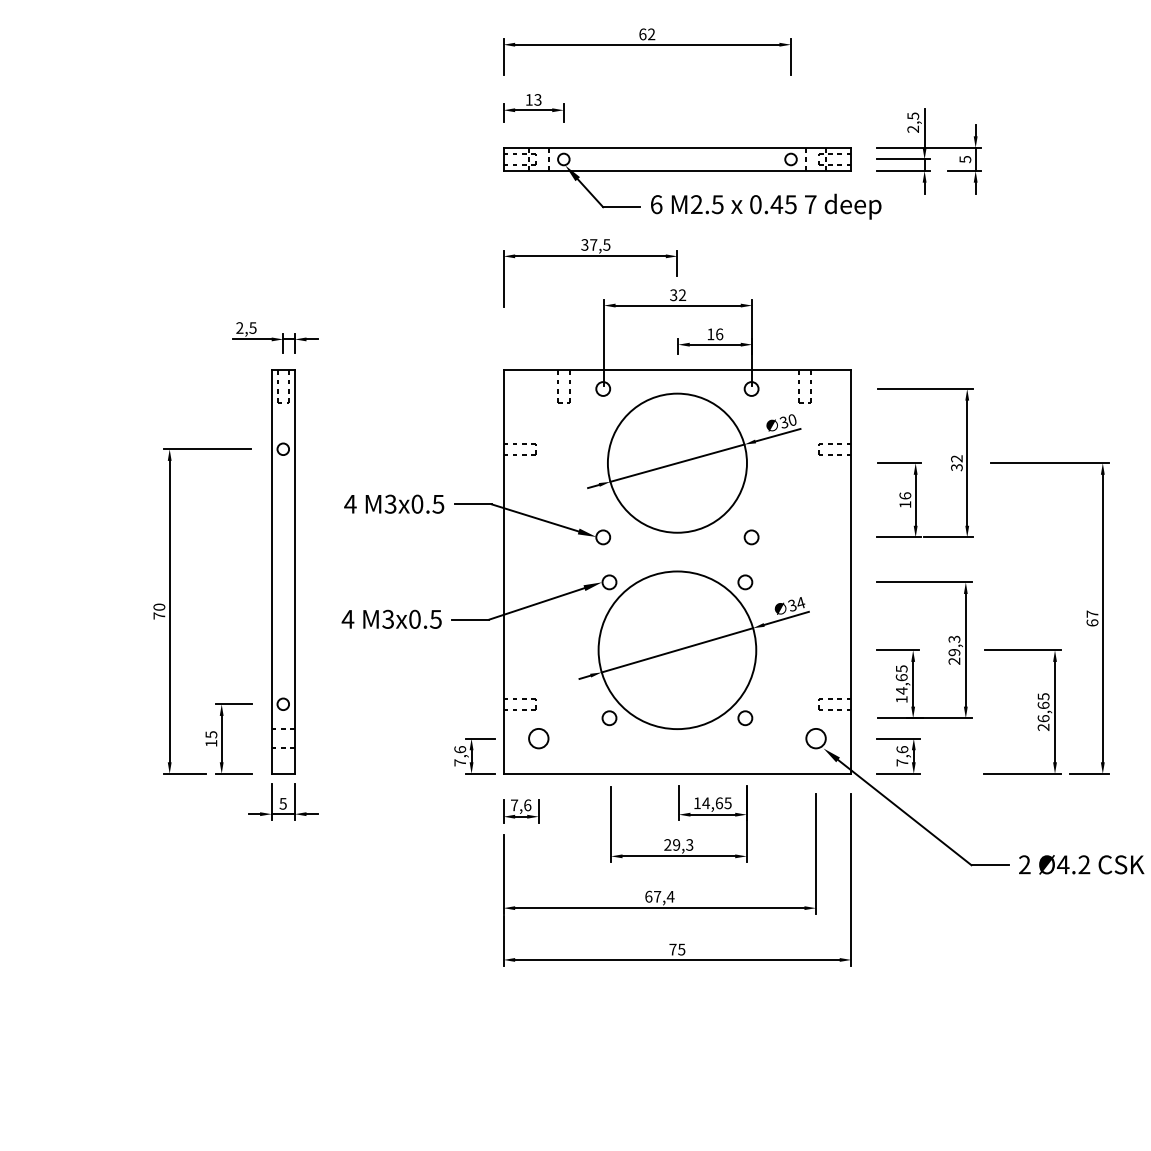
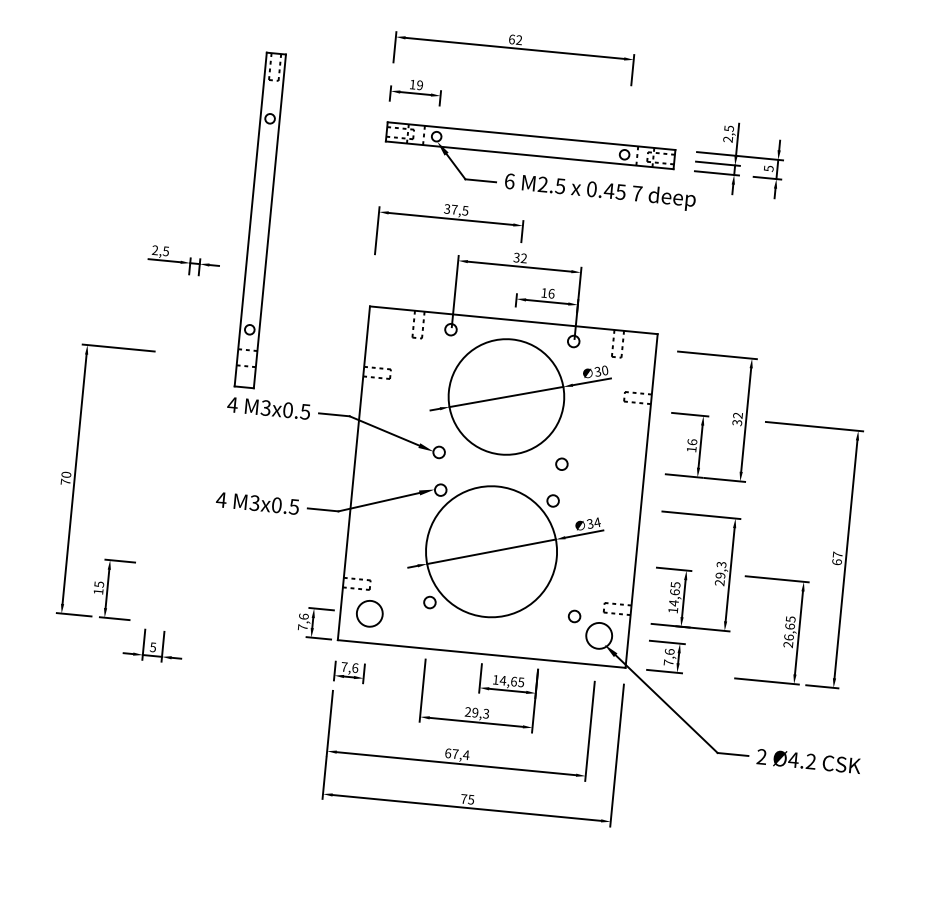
text: (537, 99) -> (419, 84), 13 -> 19
part: (283, 571) -> (260, 219), moved
circle: (745, 718) -> (574, 616), moved
circle: (538, 738) -> (369, 613), size x1.6
circle: (815, 738) -> (598, 635), size x1.6

